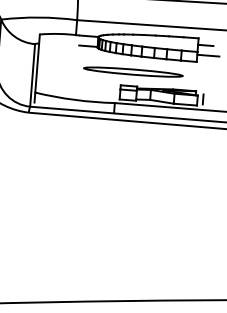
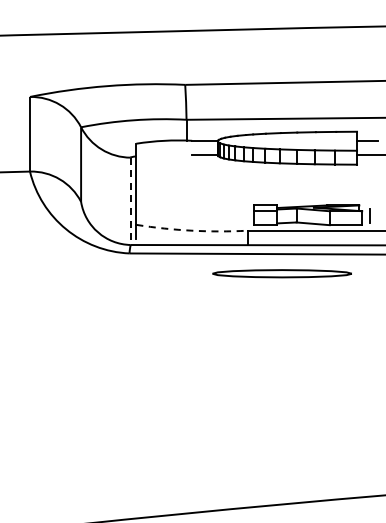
part: (132, 71) -> (281, 273), moved
line: (32, 75) -> (130, 201), solid -> dashed
arc: (74, 99) -> (191, 230), solid -> dashed

